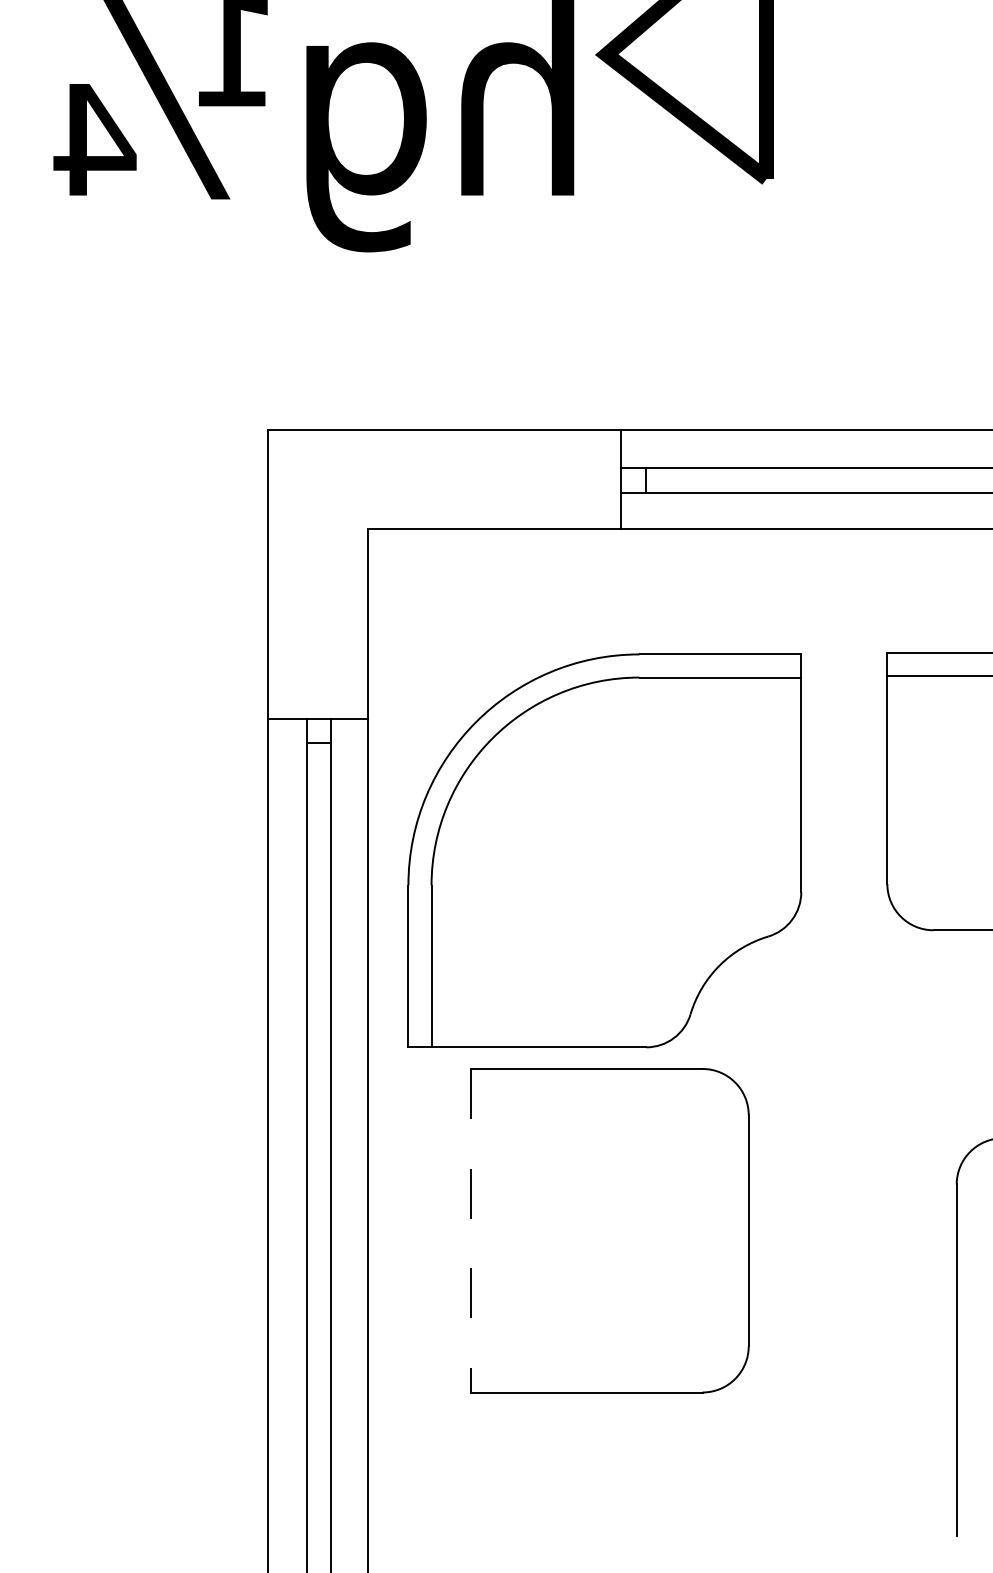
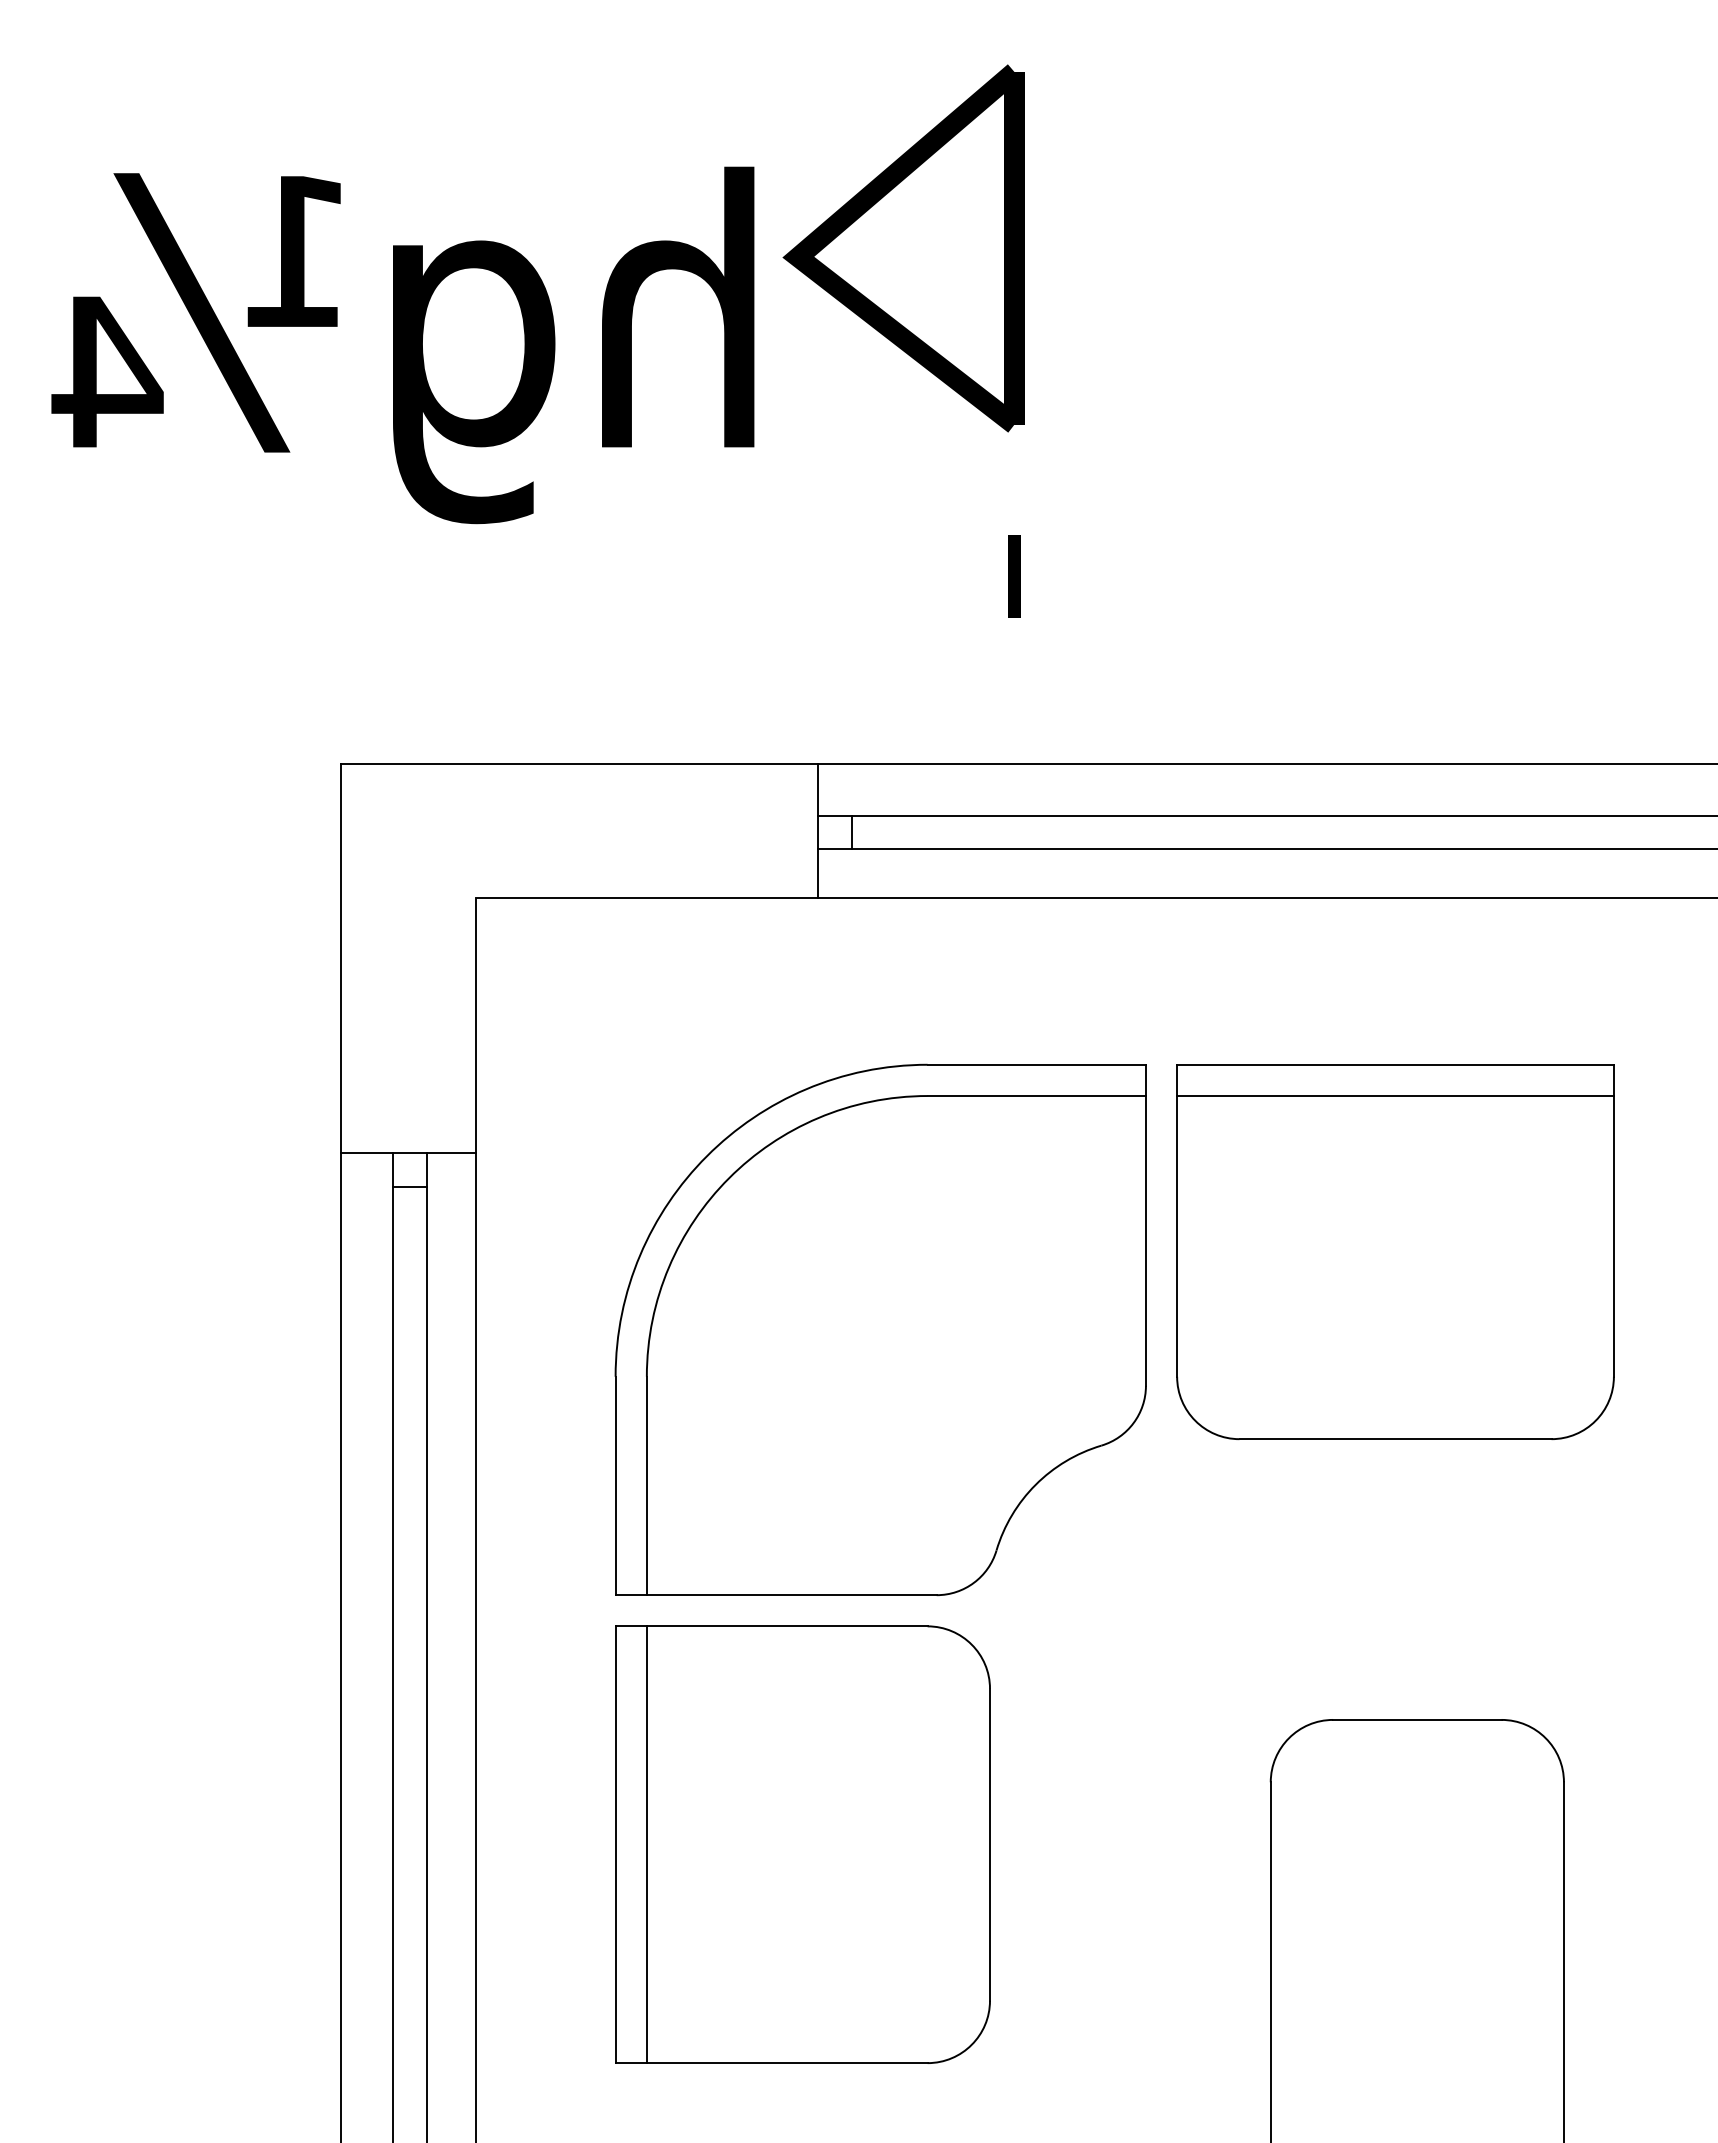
line: (766, 291) -> (1014, 576), added
part: (604, 850) -> (880, 1329), moved
line: (494, 1230) -> (646, 1844), added
line: (471, 1231) -> (615, 1845), dashed -> solid

